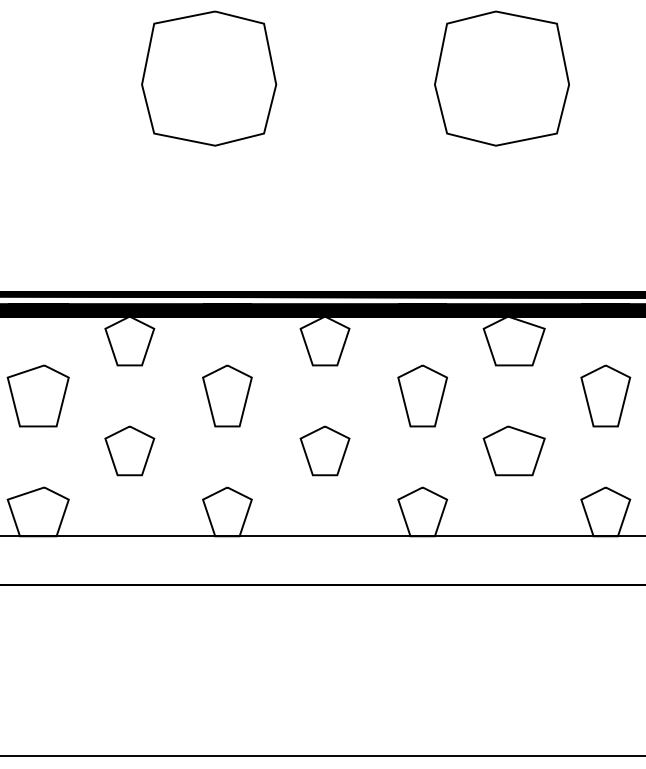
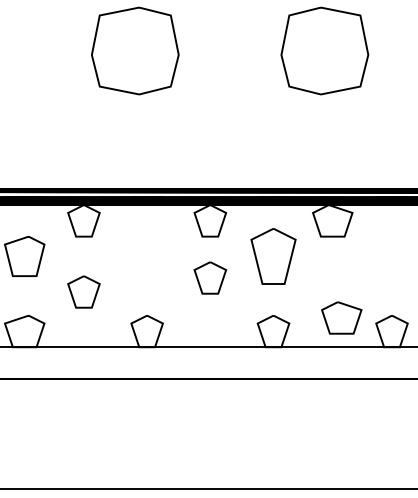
part: (226, 396) -> (146, 256), removed
part: (422, 396) -> (273, 256), size x1.4
part: (604, 396) -> (391, 256), removed
part: (325, 450) -> (210, 277), moved
part: (513, 450) -> (341, 317), moved

